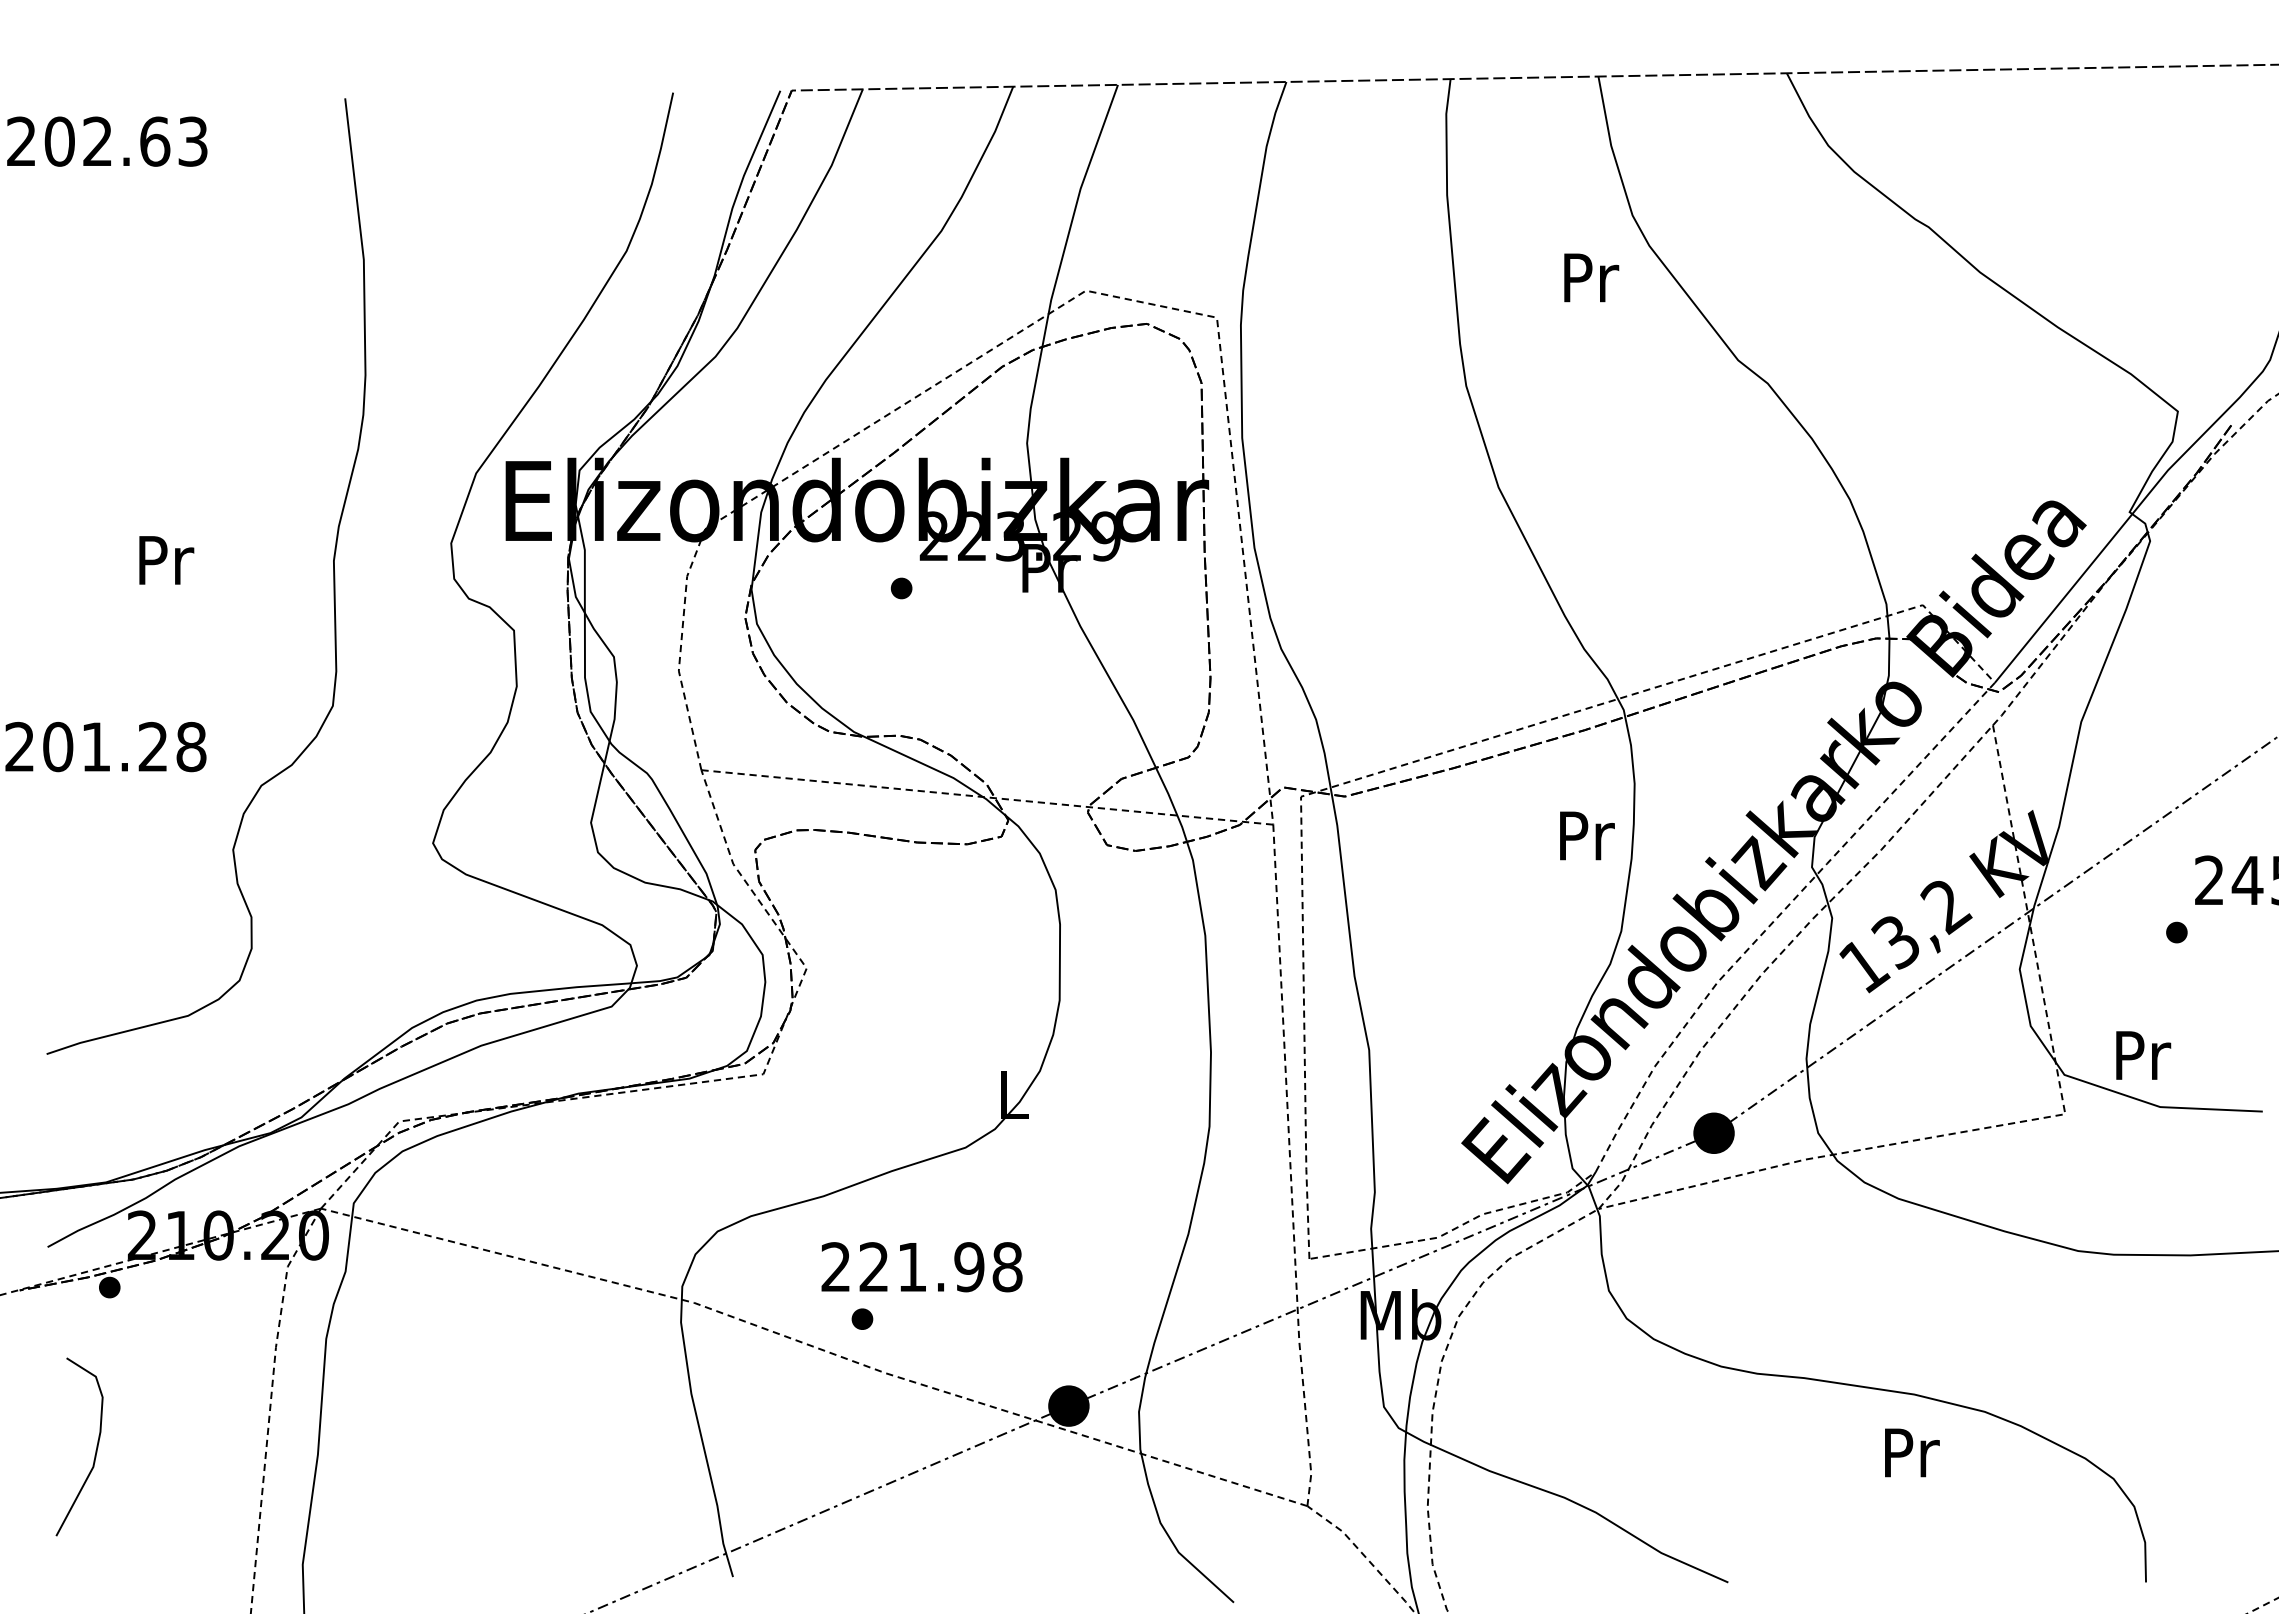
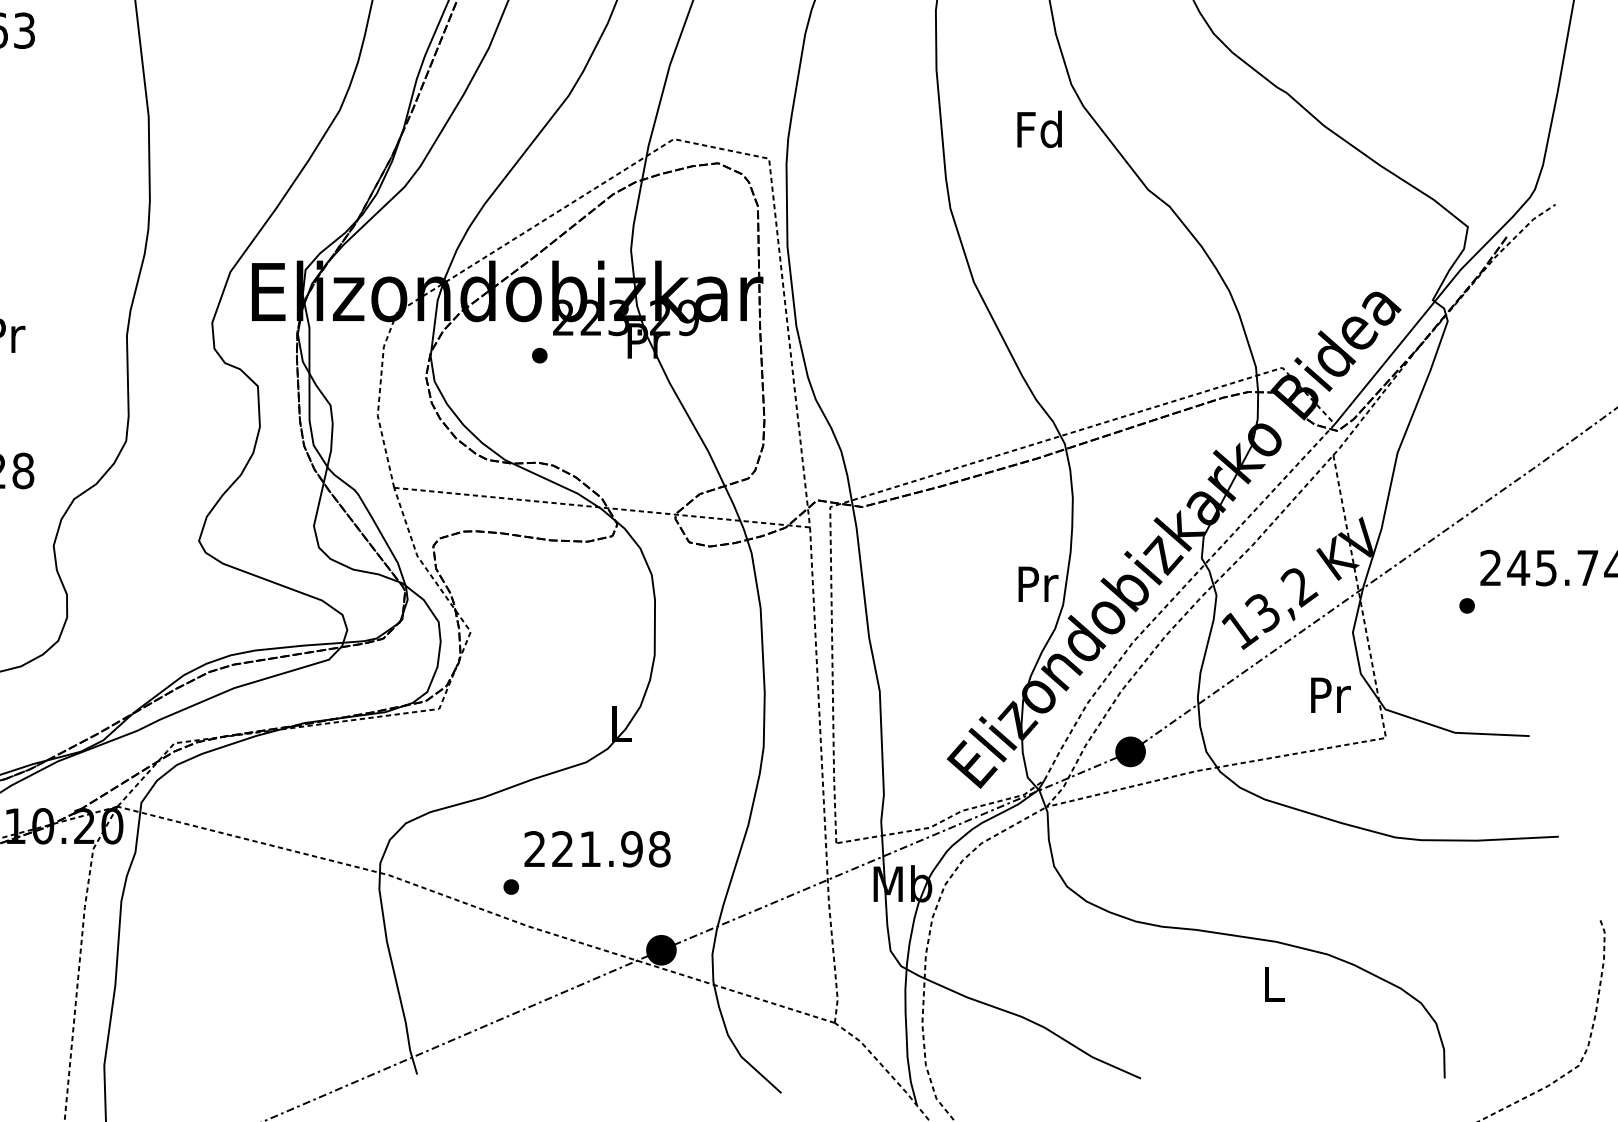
text: (1588, 276) -> (1039, 128), Pr -> Fd
text: (1587, 835) -> (1038, 584), moved
text: (2143, 1055) -> (1330, 695), moved
text: (921, 1267) -> (597, 849), moved
text: (1912, 1452) -> (1274, 983), Pr -> L

